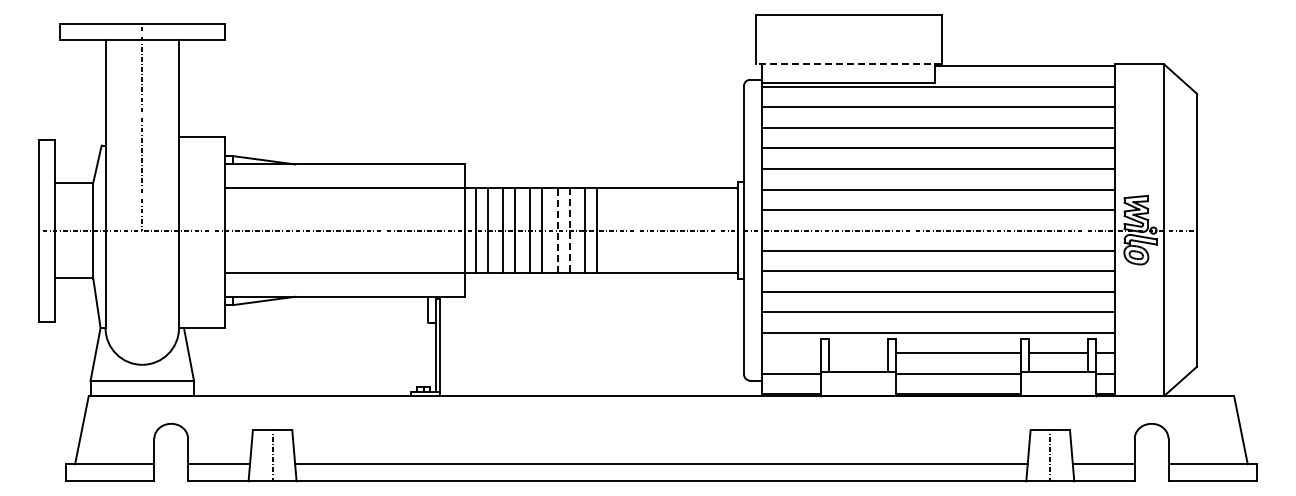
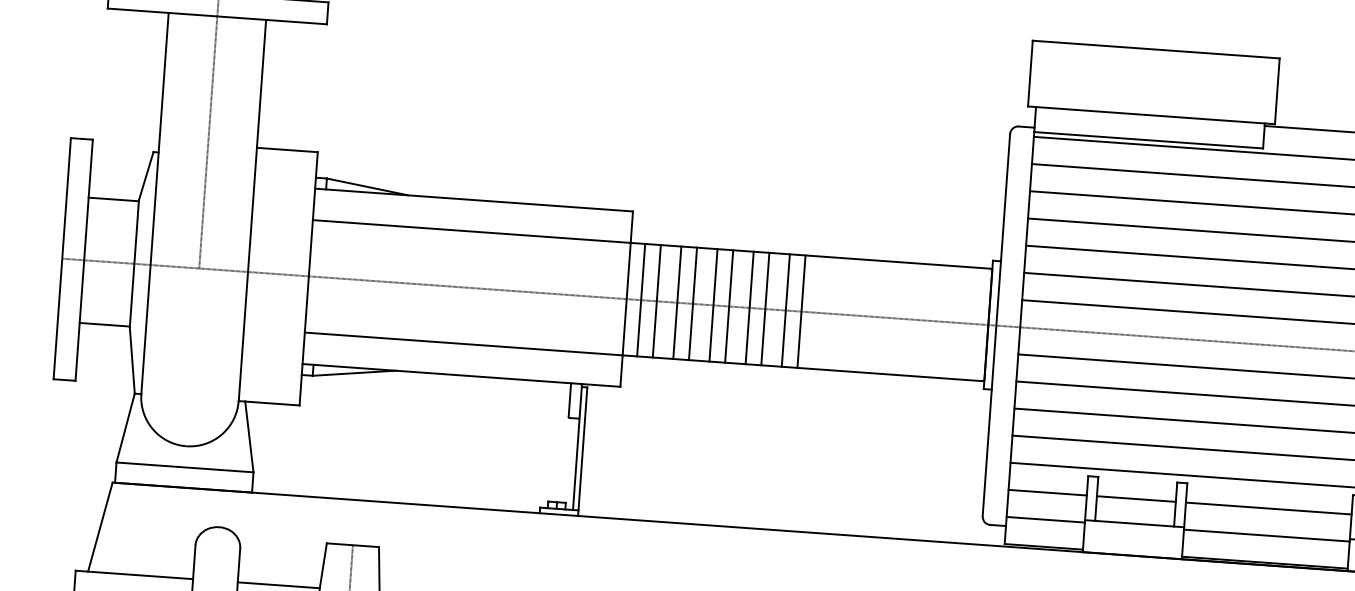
line: (848, 64) -> (1150, 115), dashed -> solid
line: (557, 230) -> (749, 307), dashed -> solid
line: (569, 231) -> (765, 310), dashed -> solid
line: (791, 353) -> (1047, 492), added
line: (858, 353) -> (1136, 499), added

